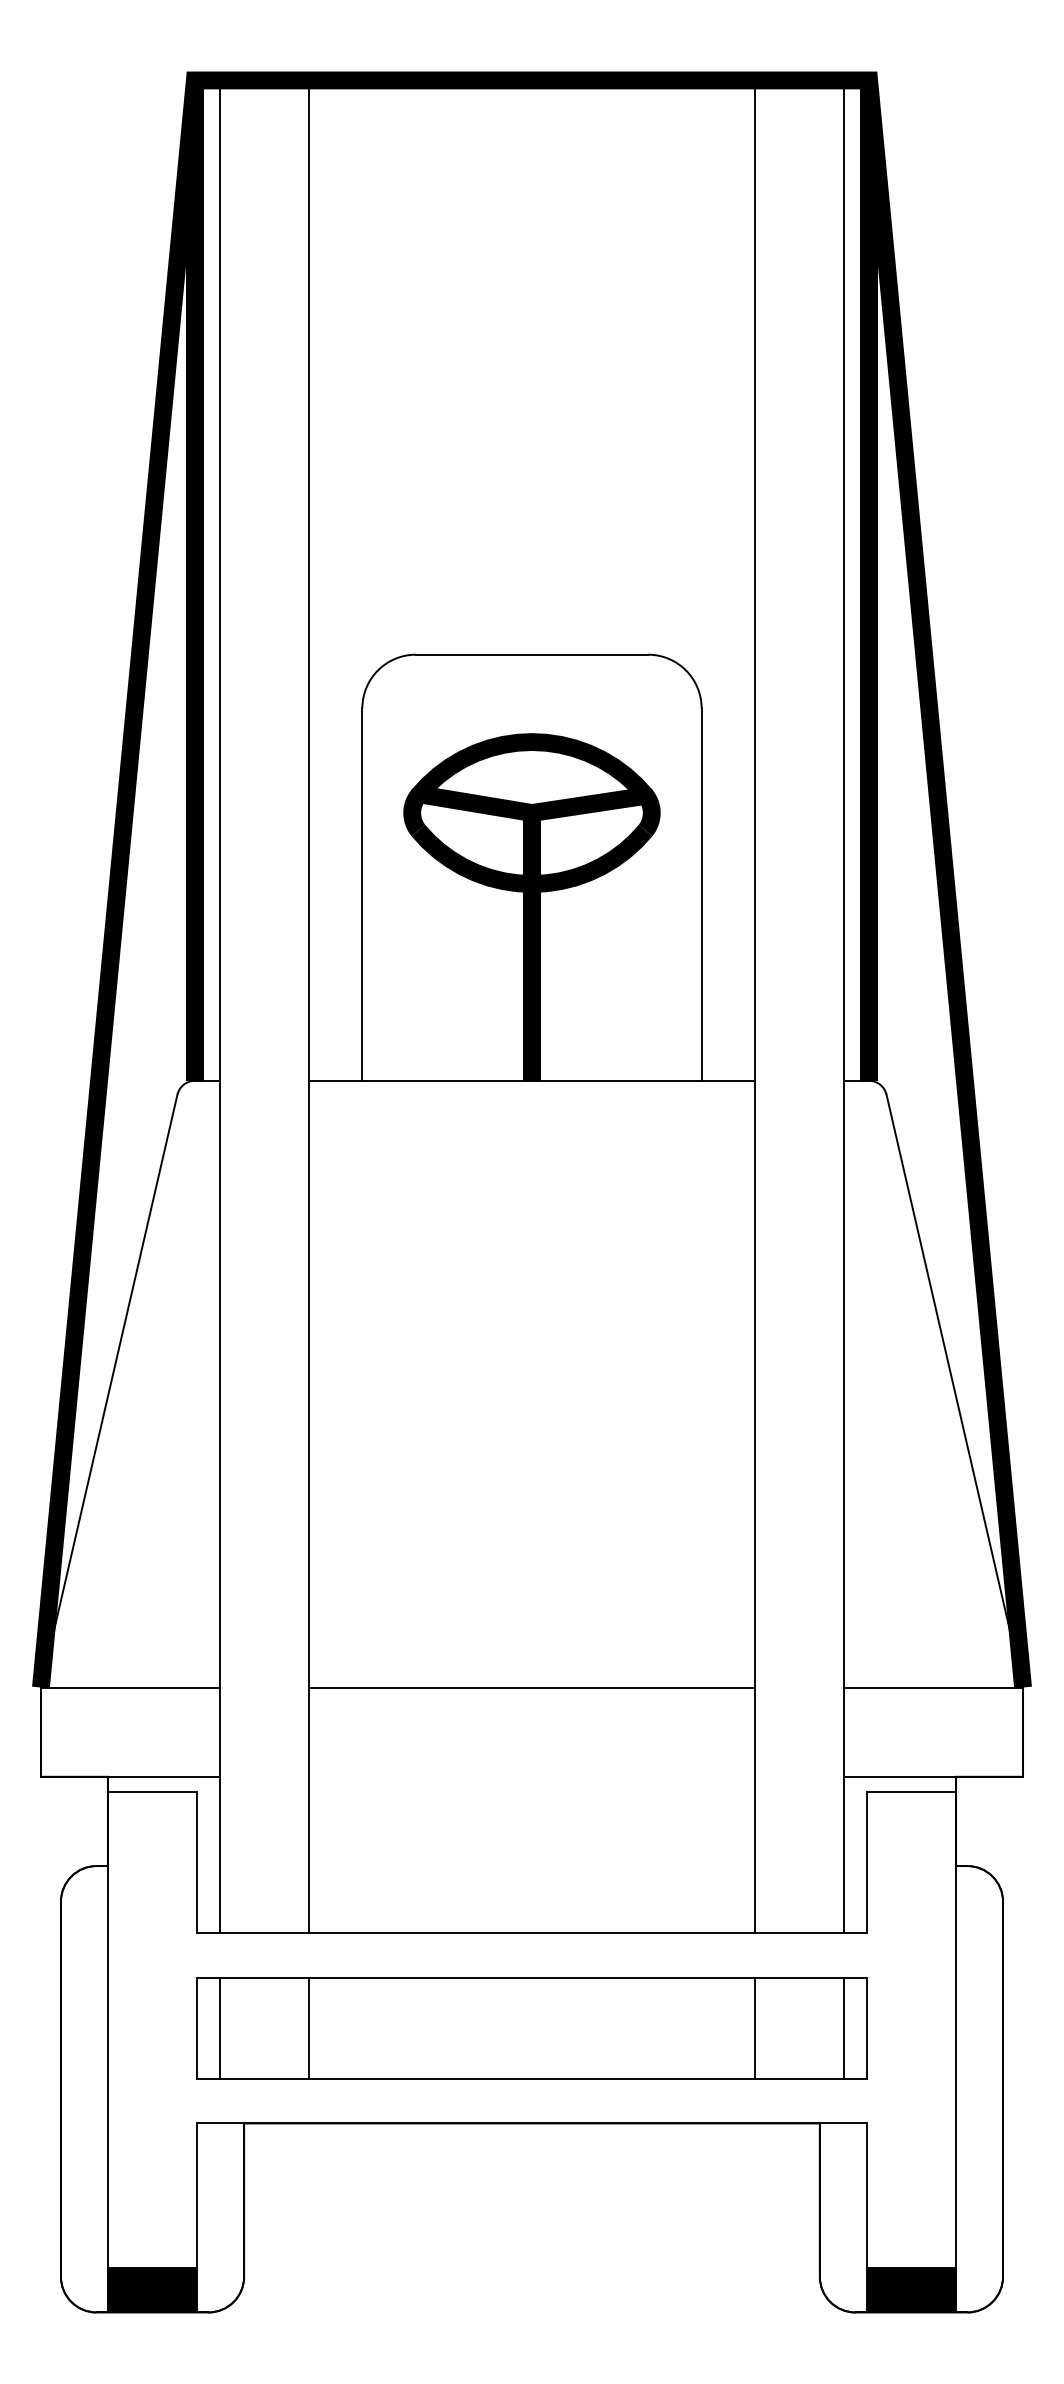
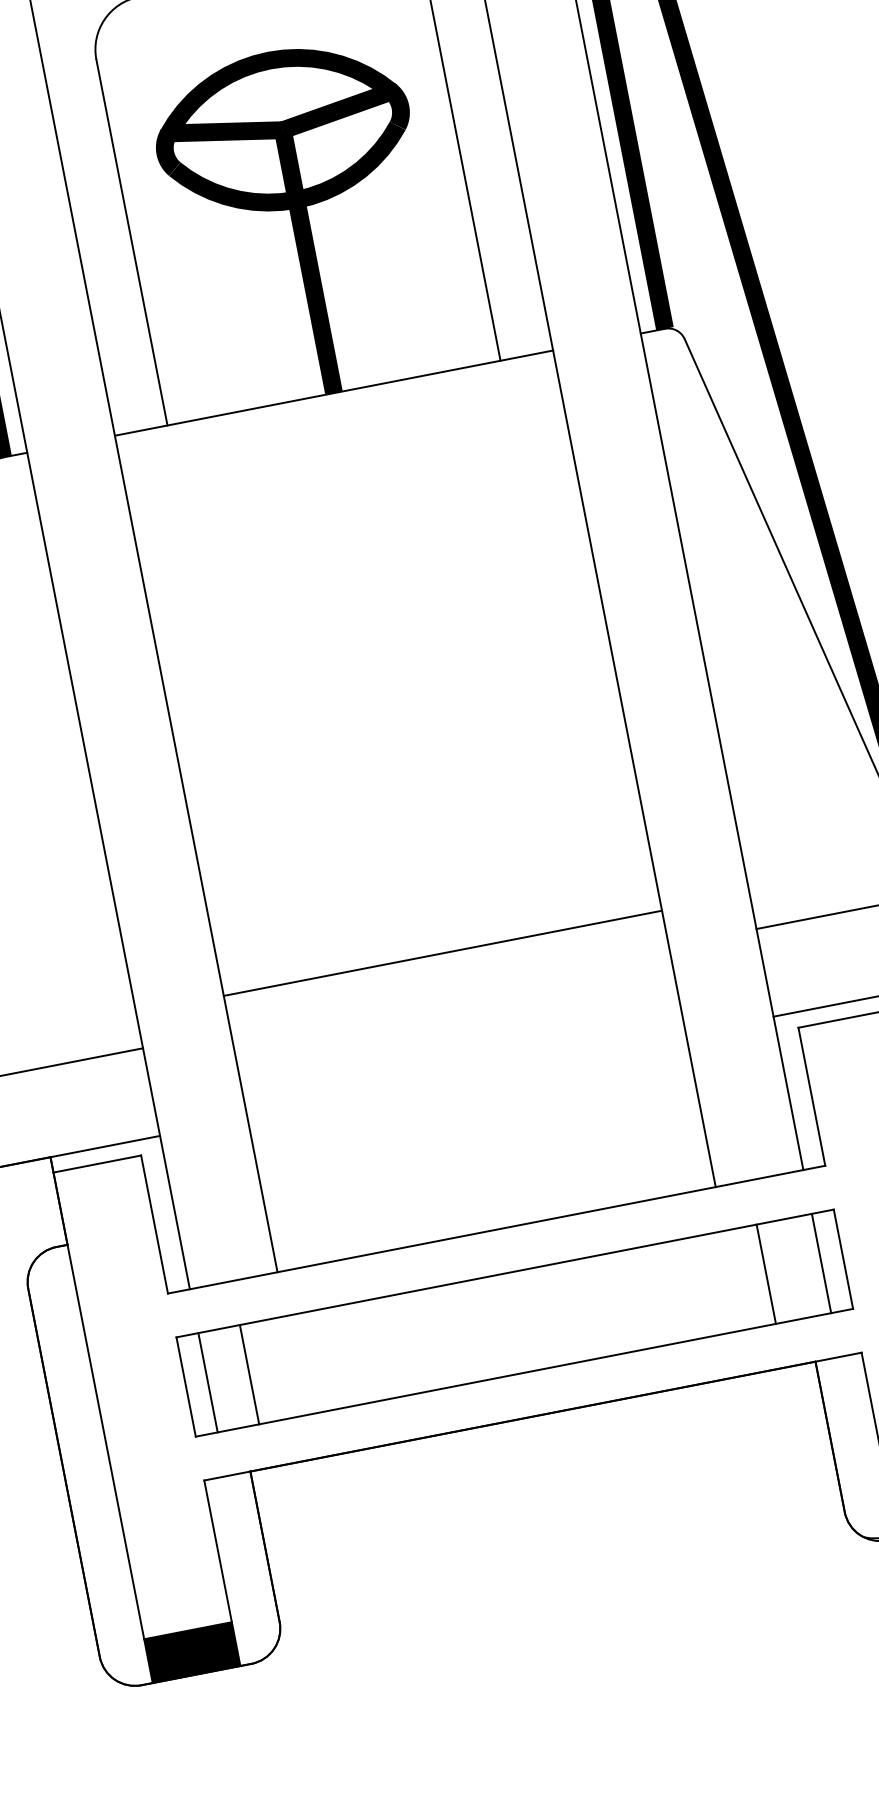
line: (531, 1687) -> (442, 953), moved
line: (308, 2027) -> (249, 1374), moved
line: (755, 2027) -> (766, 1273), moved

